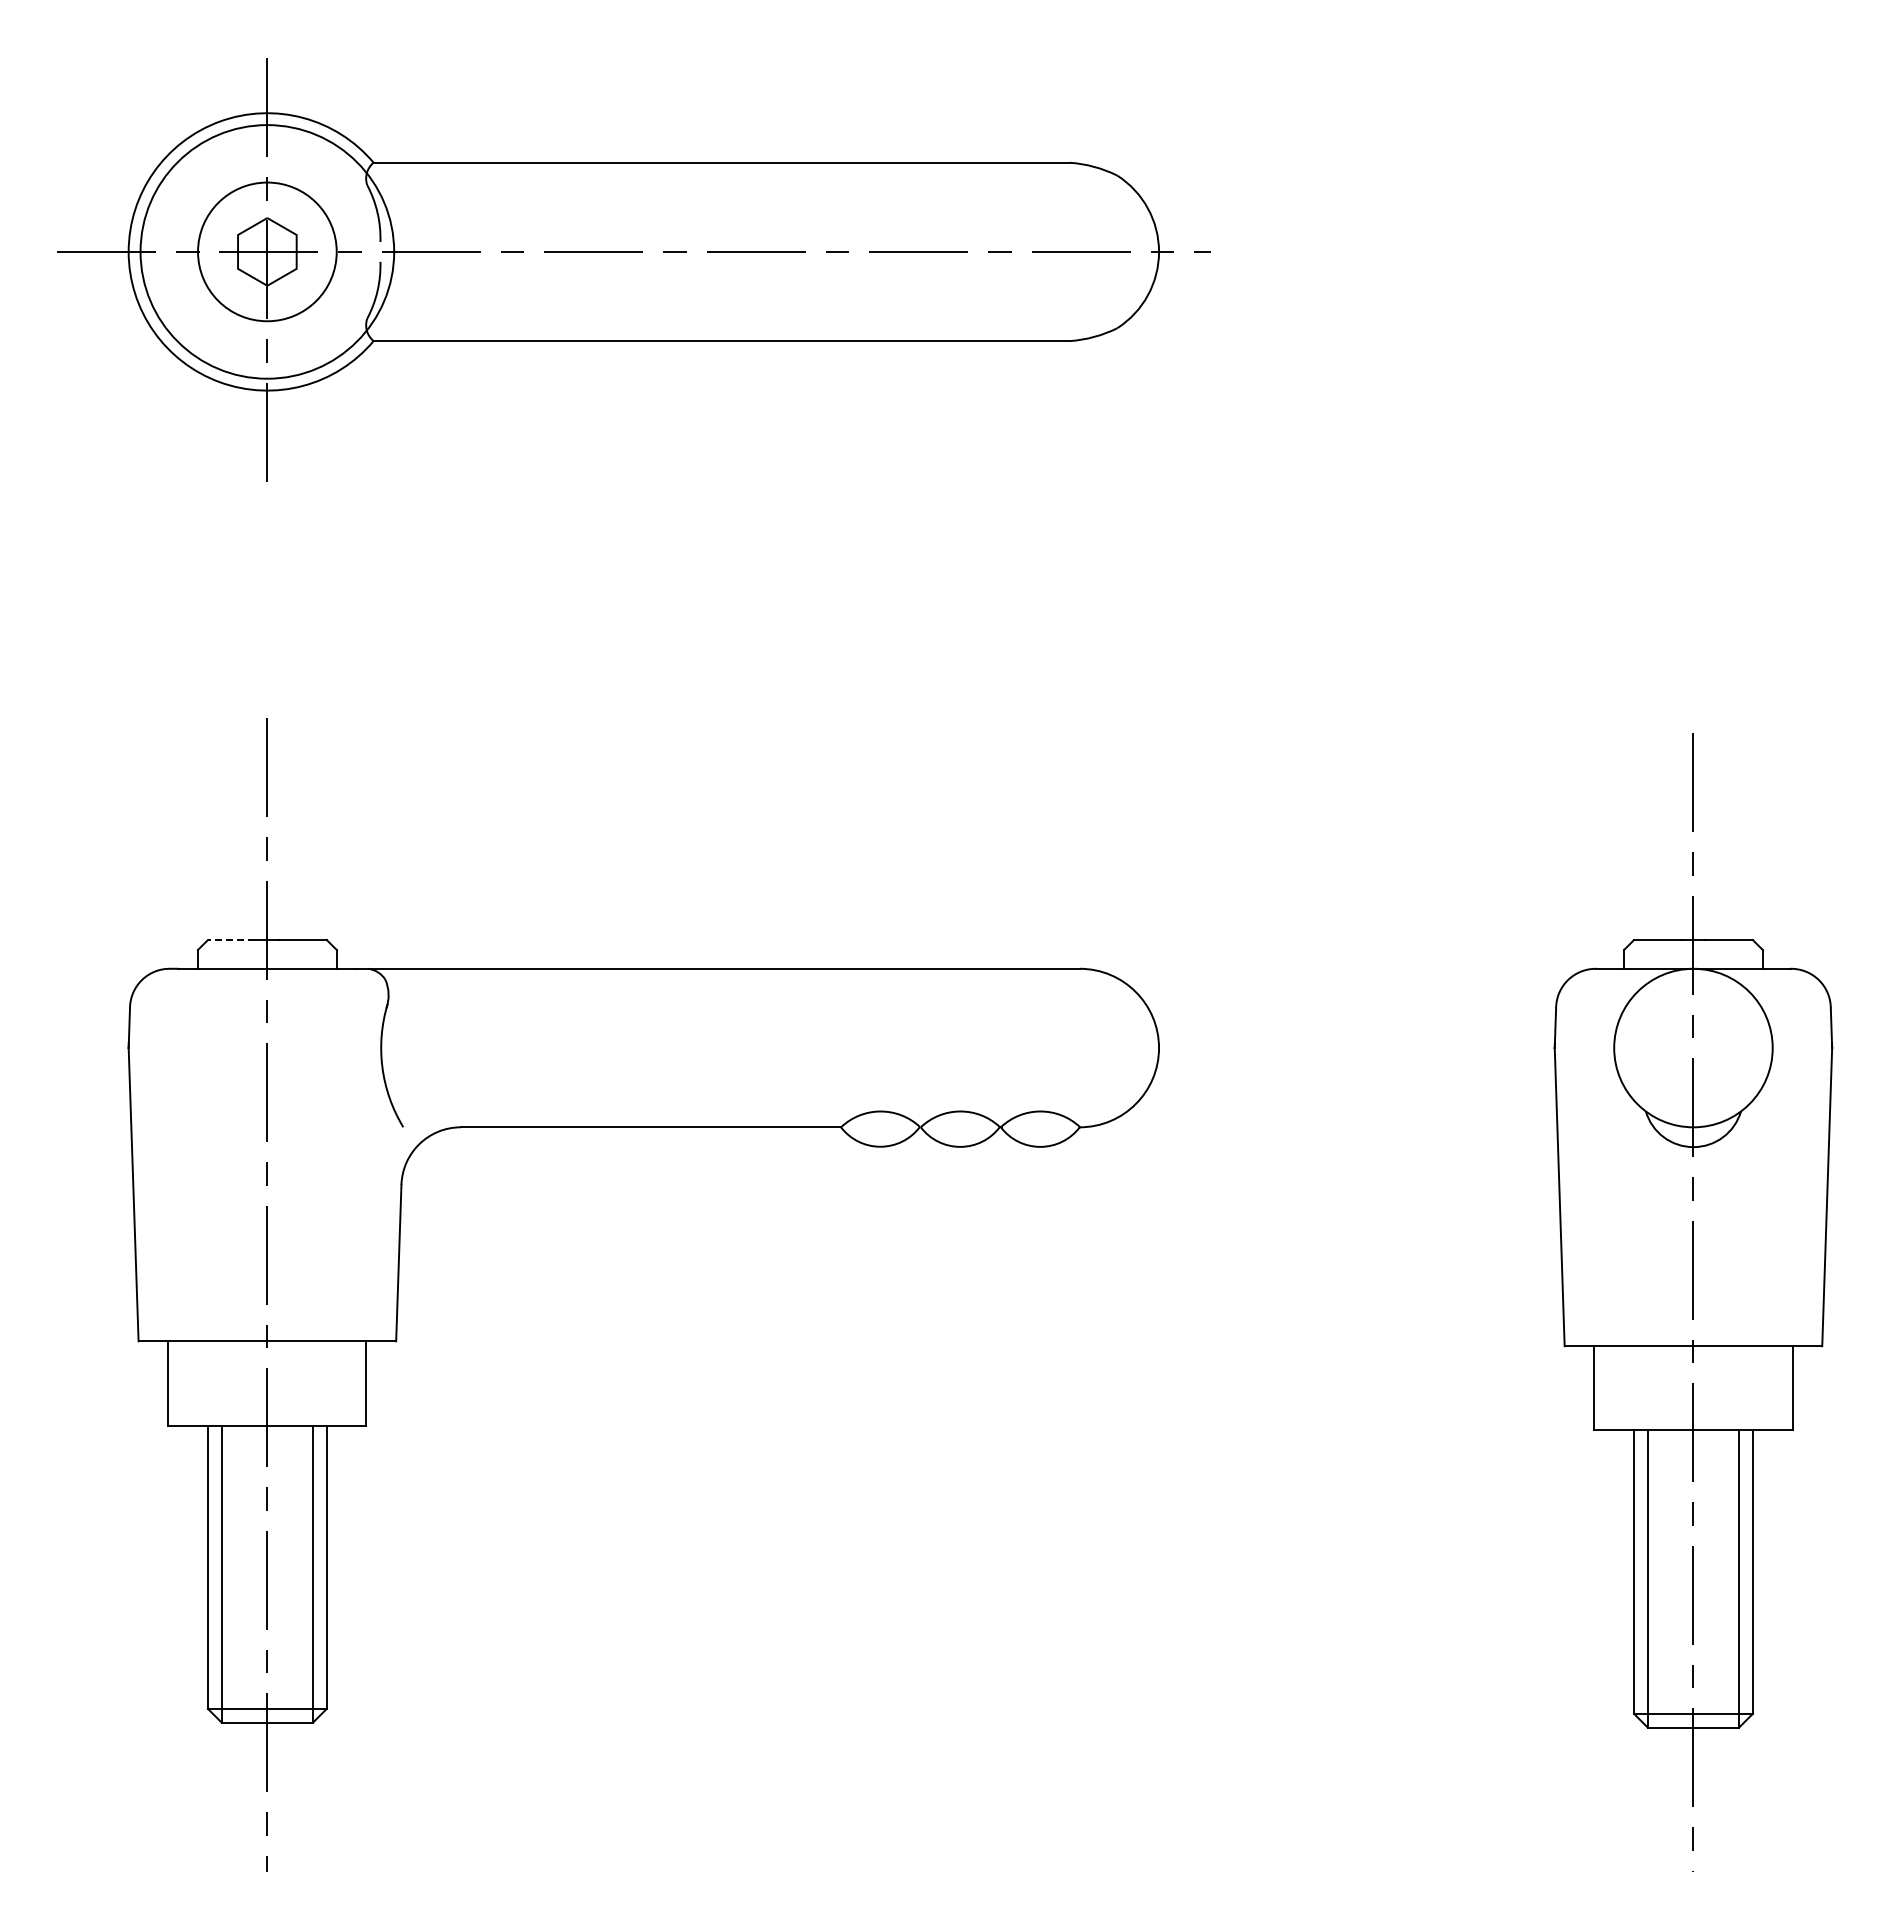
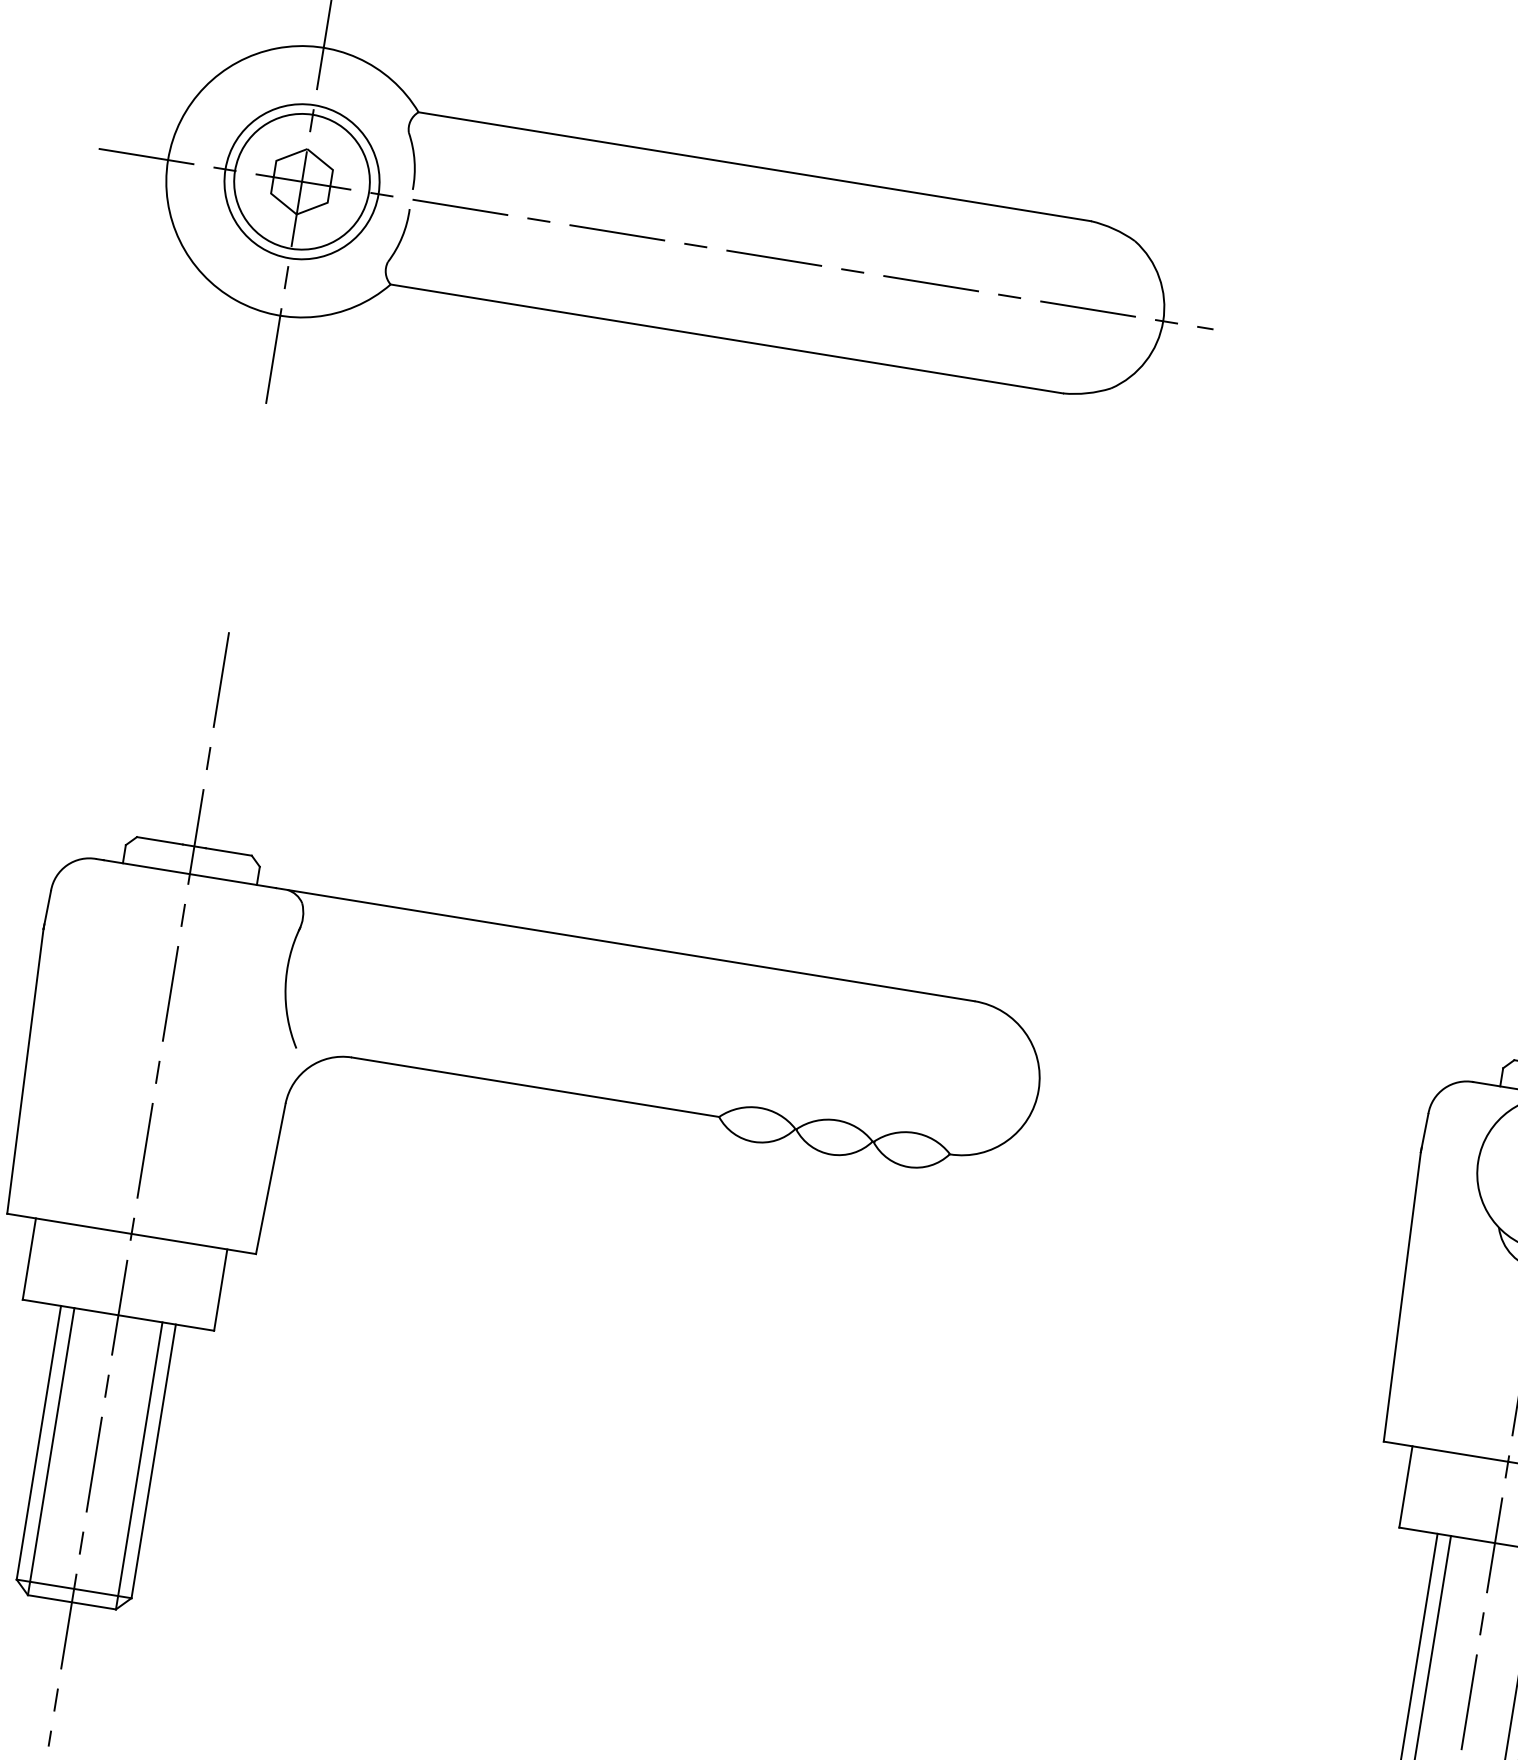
circle: (267, 251) -> (302, 181), size x0.62
line: (231, 940) -> (159, 841), dashed -> solid

